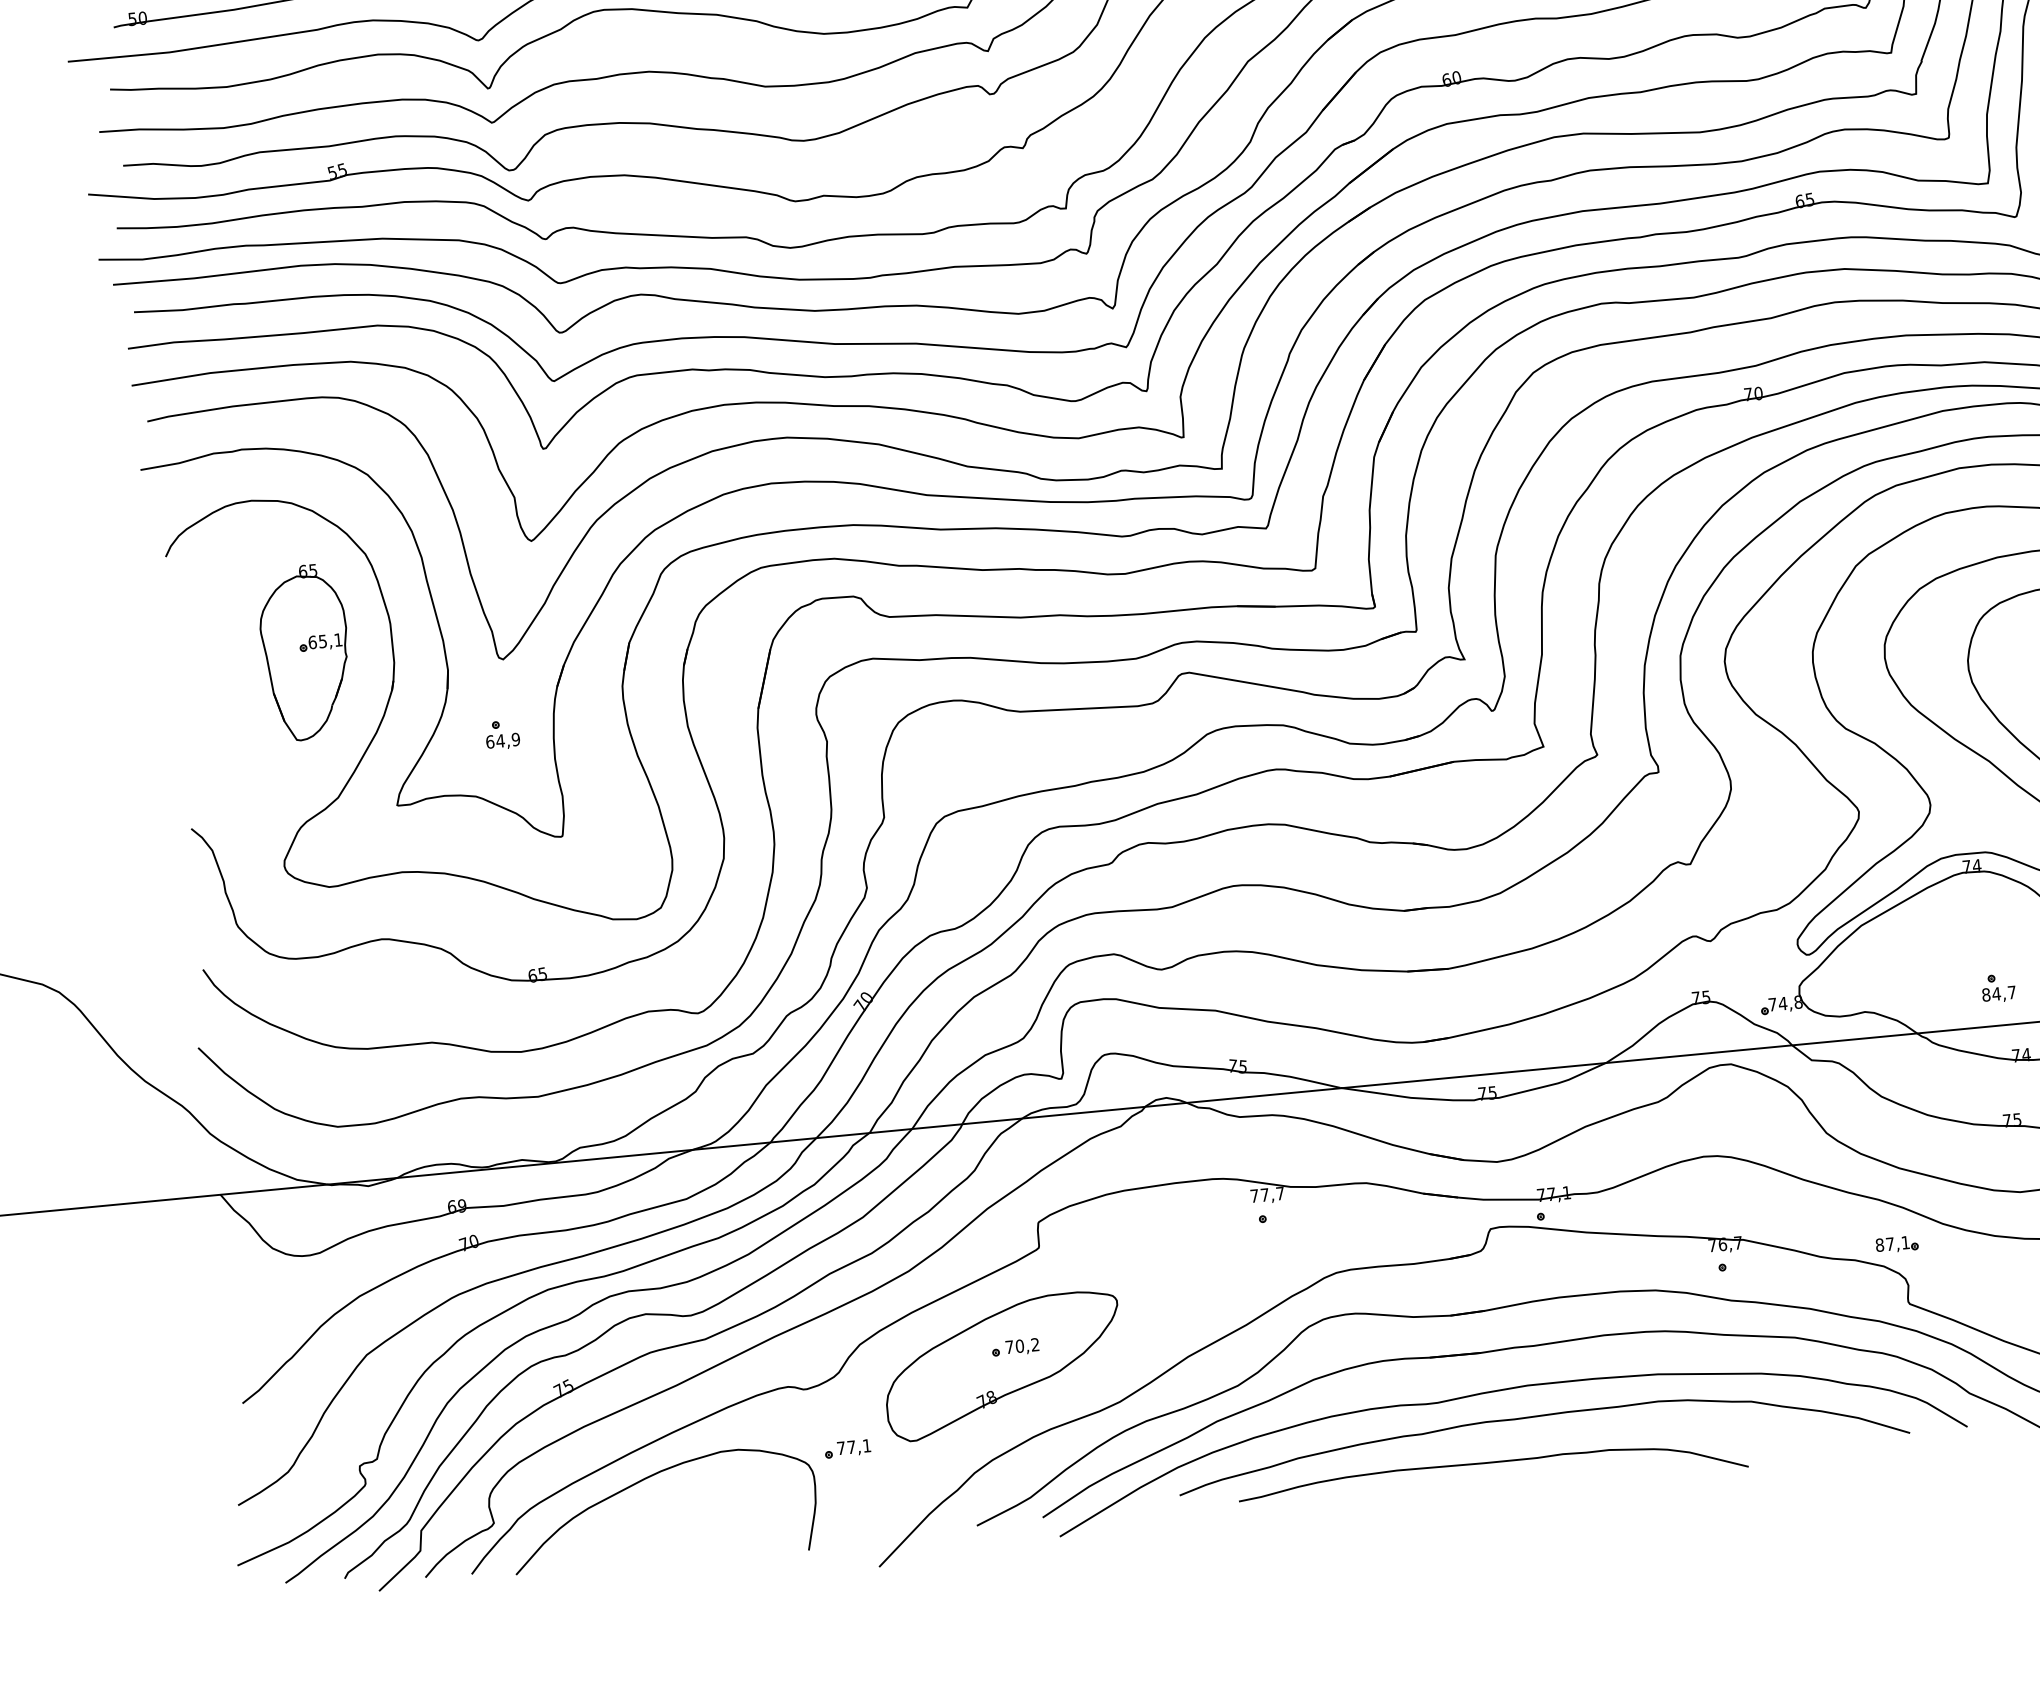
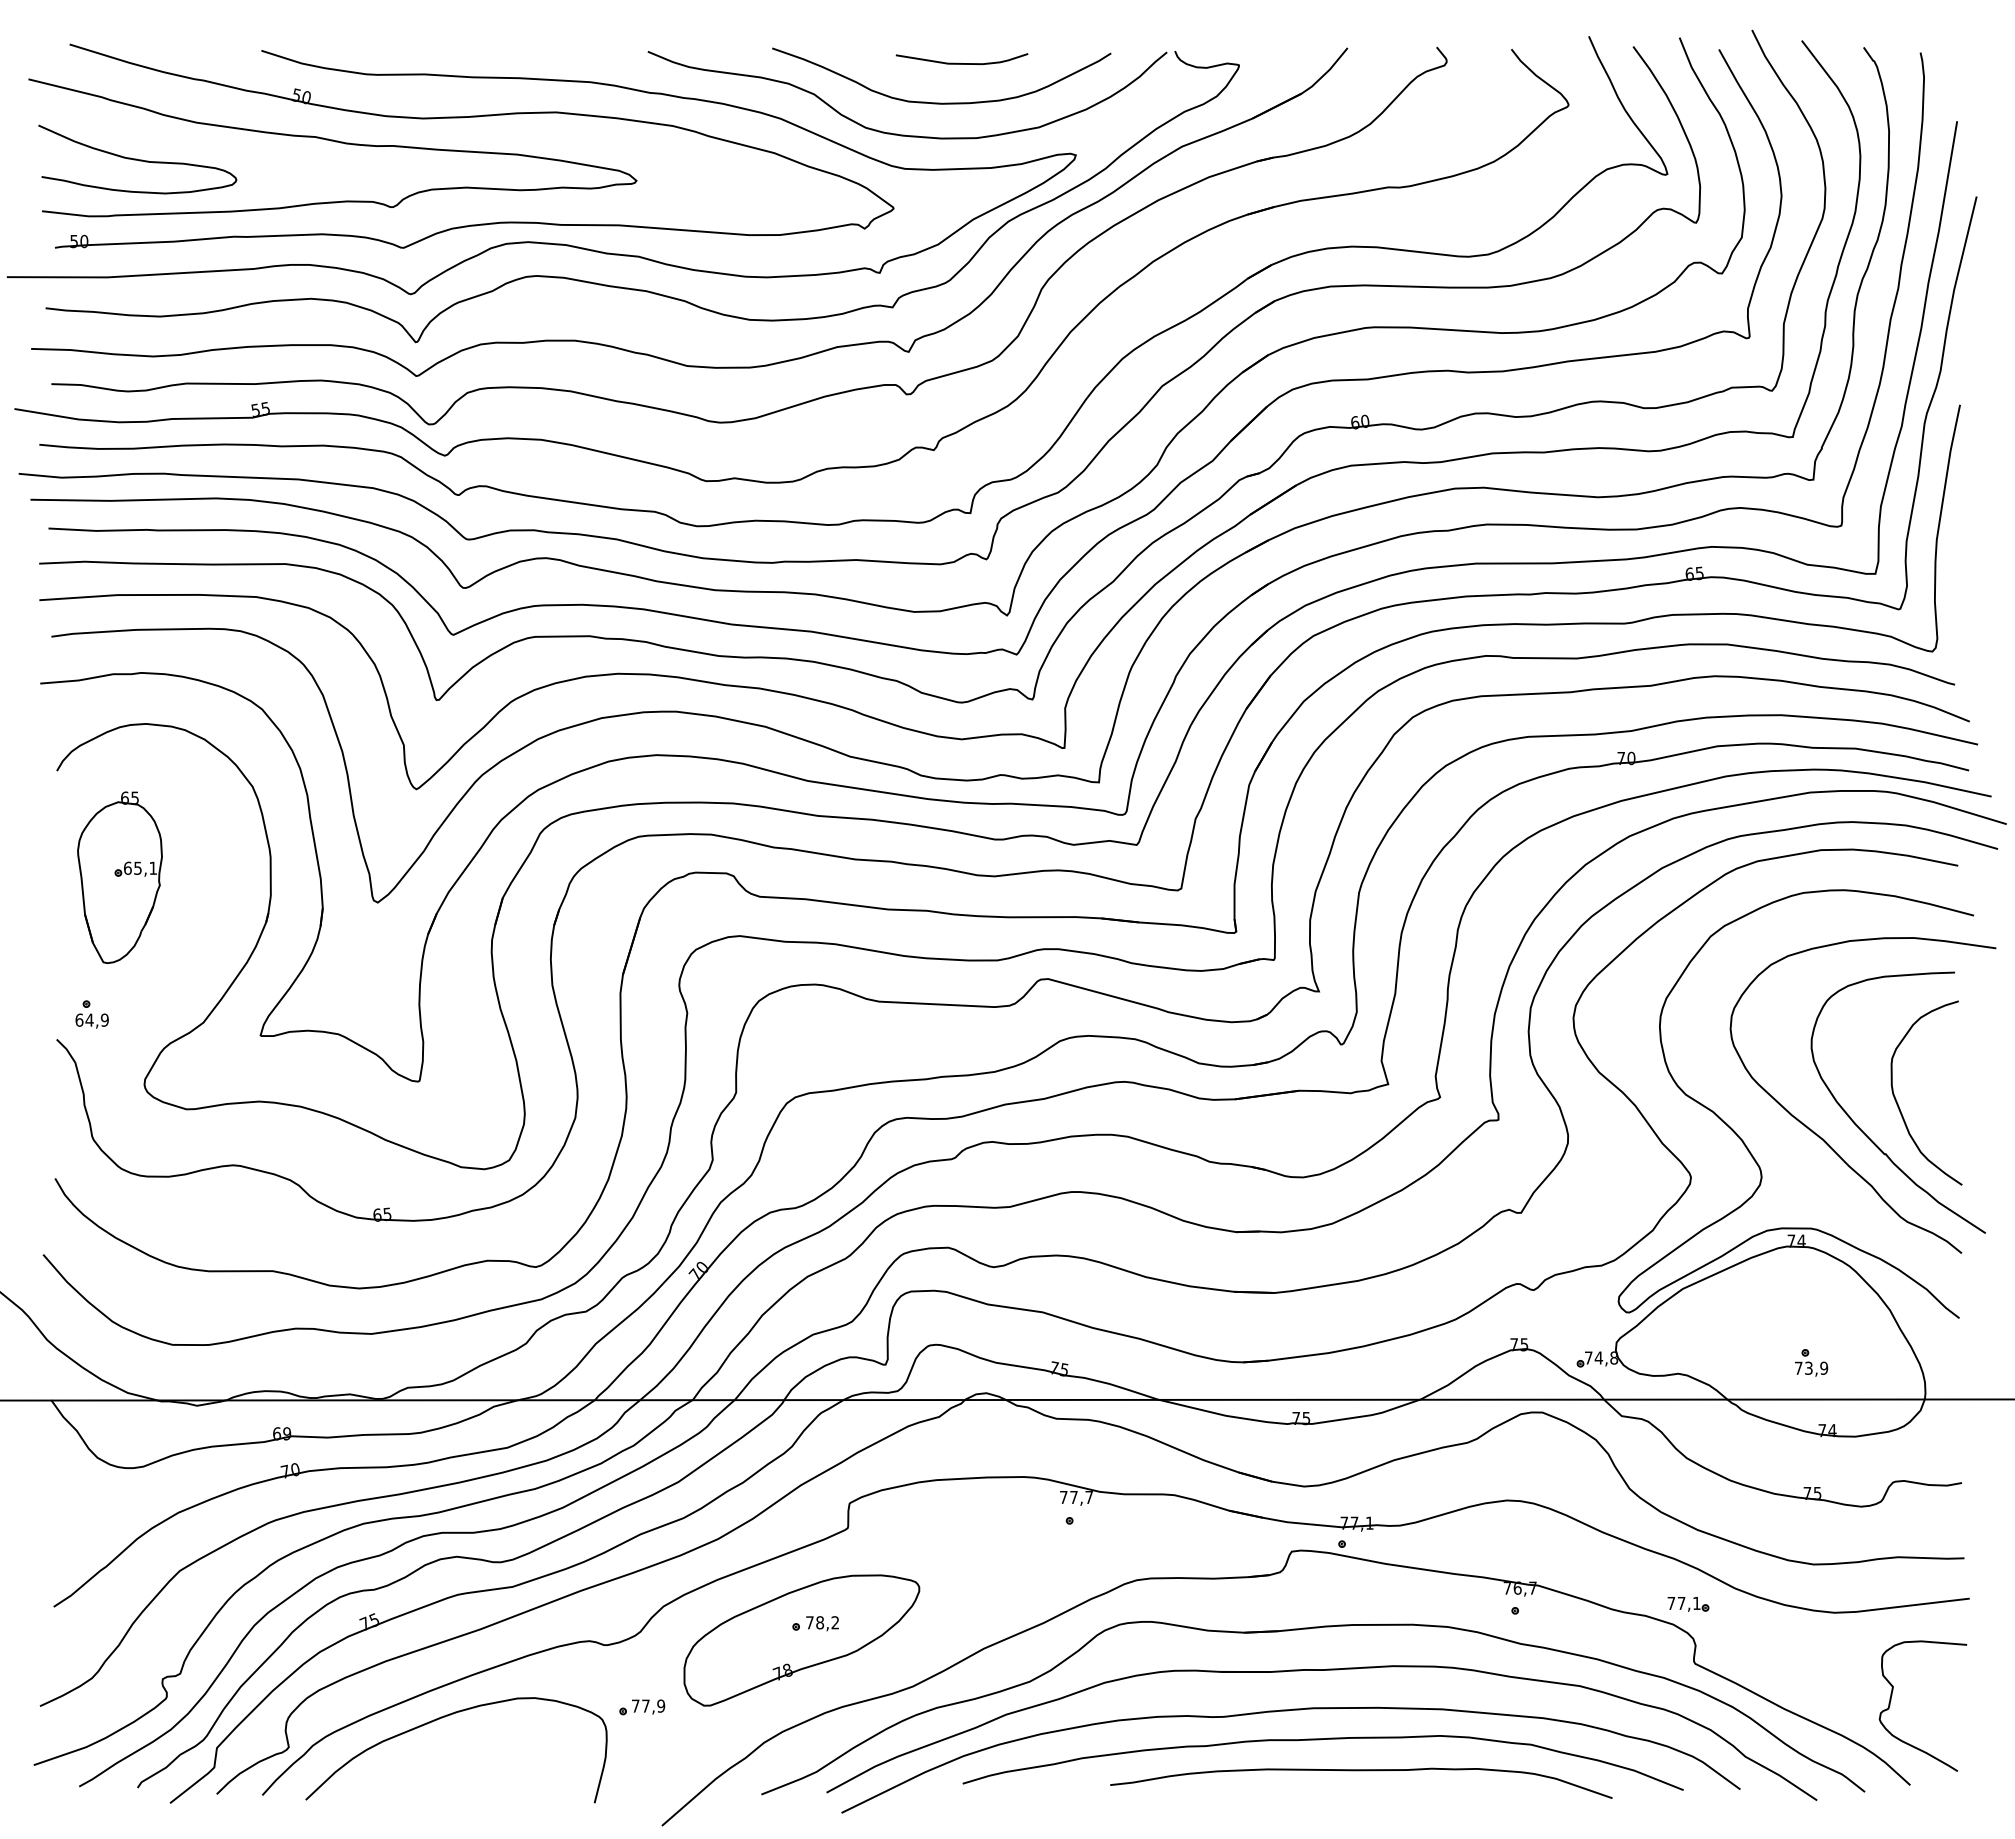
part: (305, 652) -> (119, 877), moved
part: (501, 735) -> (91, 1014), moved
text: (1999, 992) -> (1811, 1367), 84,7 -> 73,9
text: (1879, 1245) -> (1671, 1603), 87,1 -> 77,1
text: (1020, 1345) -> (820, 1622), 70,2 -> 78,2
text: (867, 1445) -> (661, 1705), 77,1 -> 77,9
curve: (1492, 1463) -> (1361, 1771), moved

